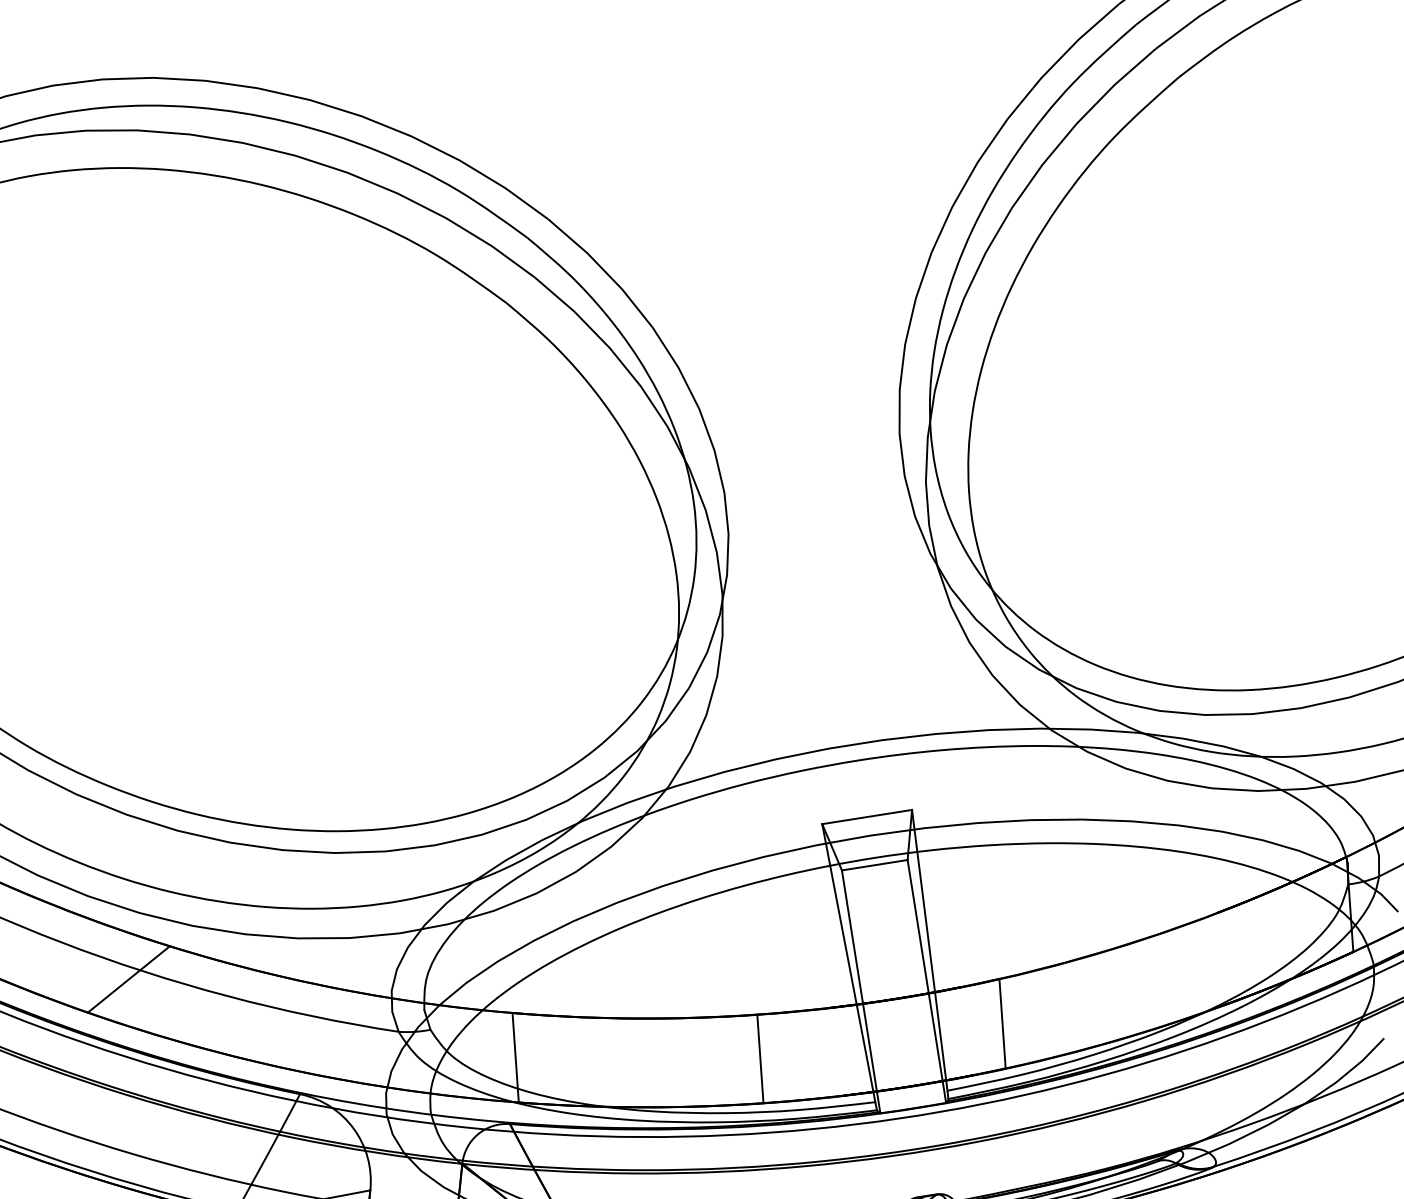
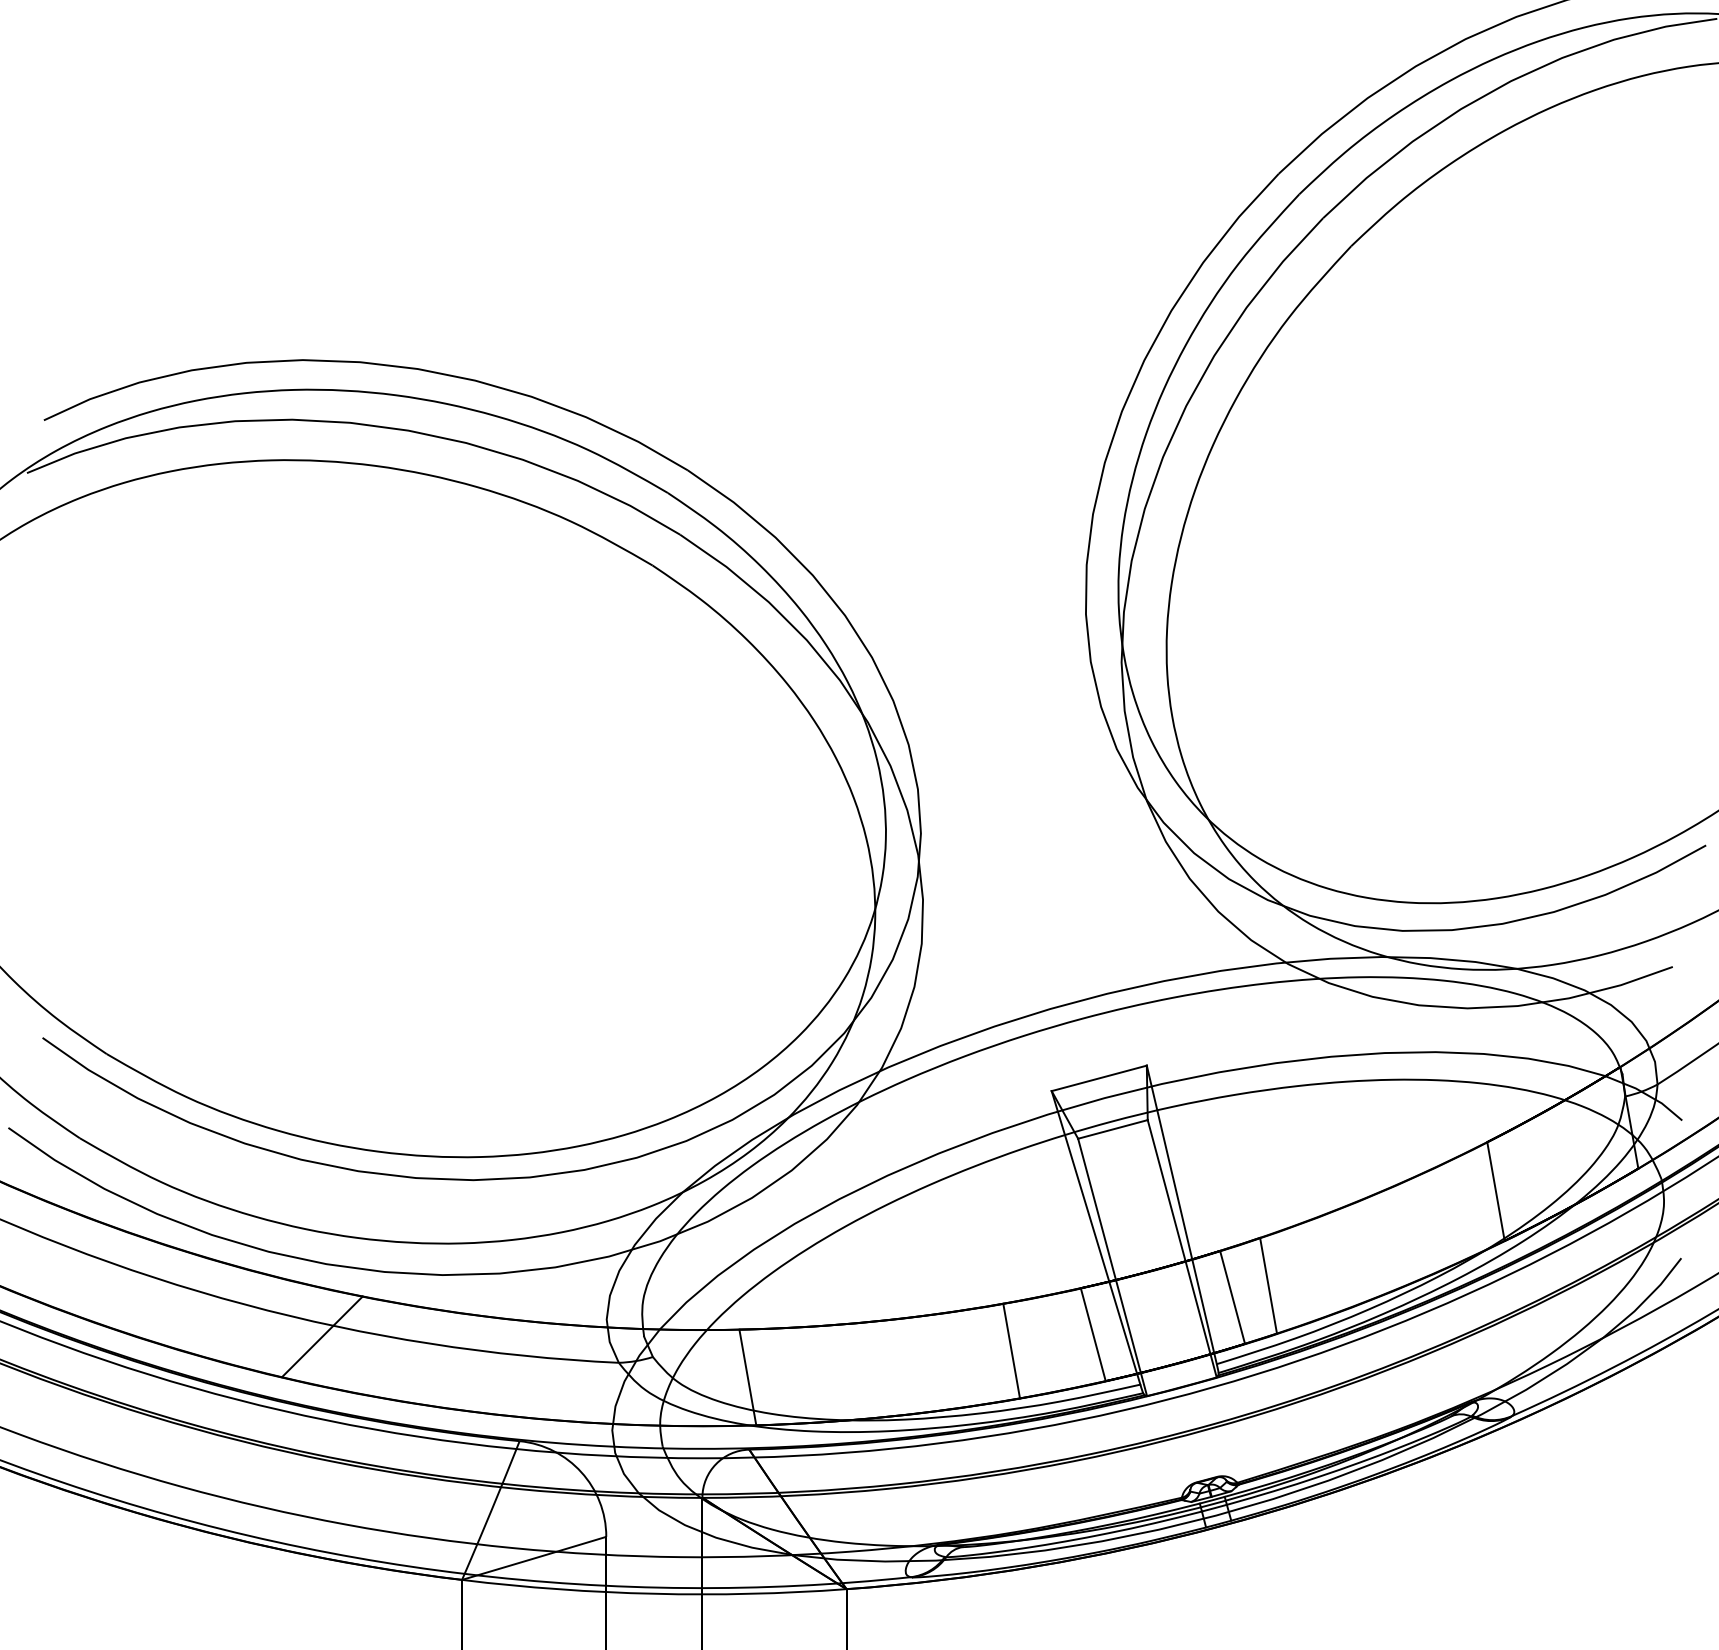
line: (1219, 959) -> (1495, 1191), added
line: (968, 1030) -> (1232, 1296), added
line: (836, 1051) -> (1092, 1334), added

